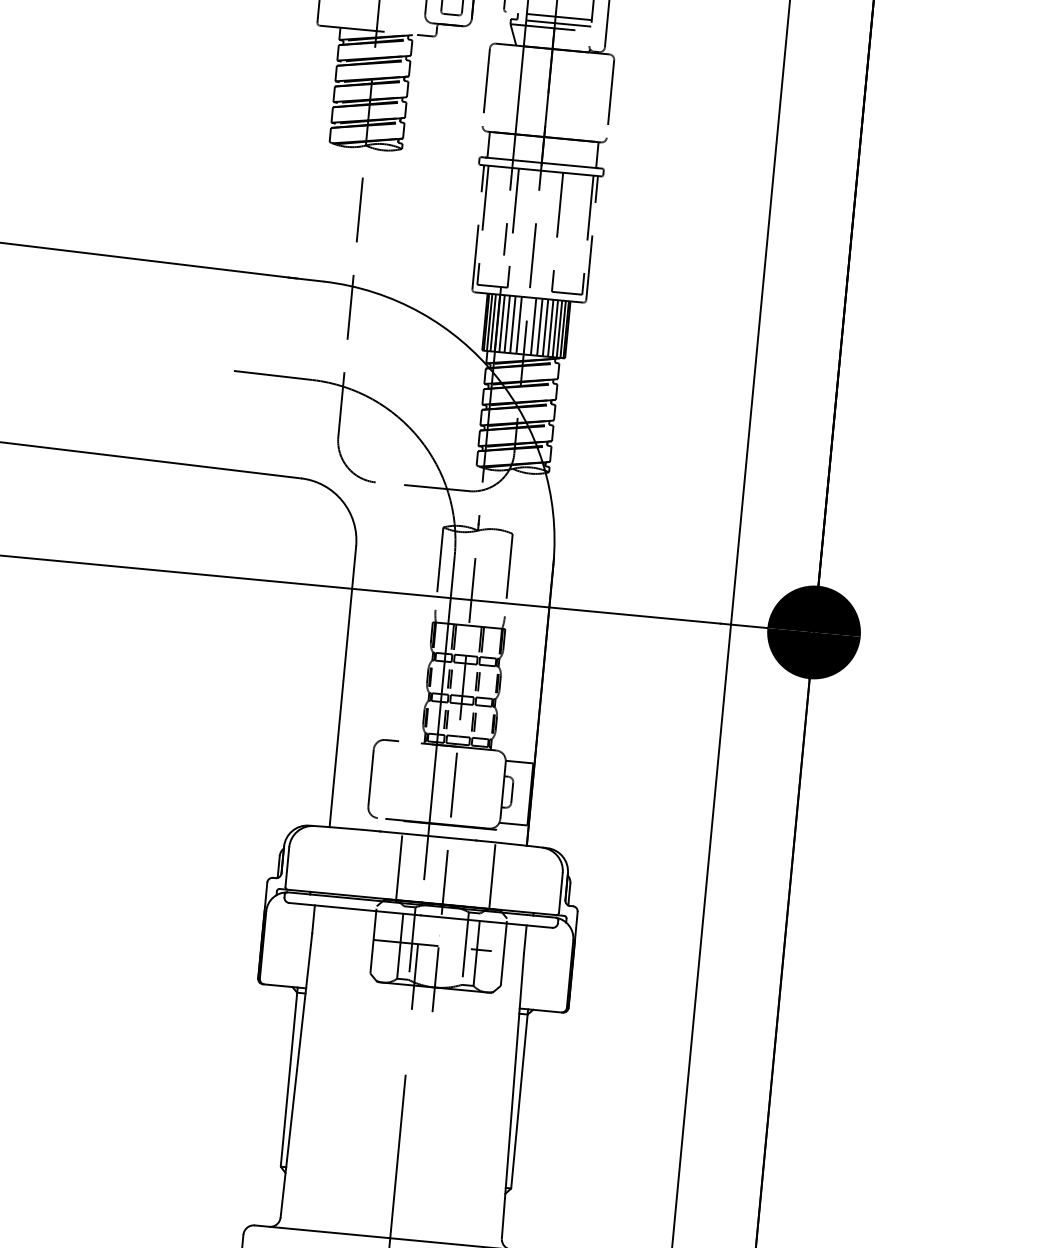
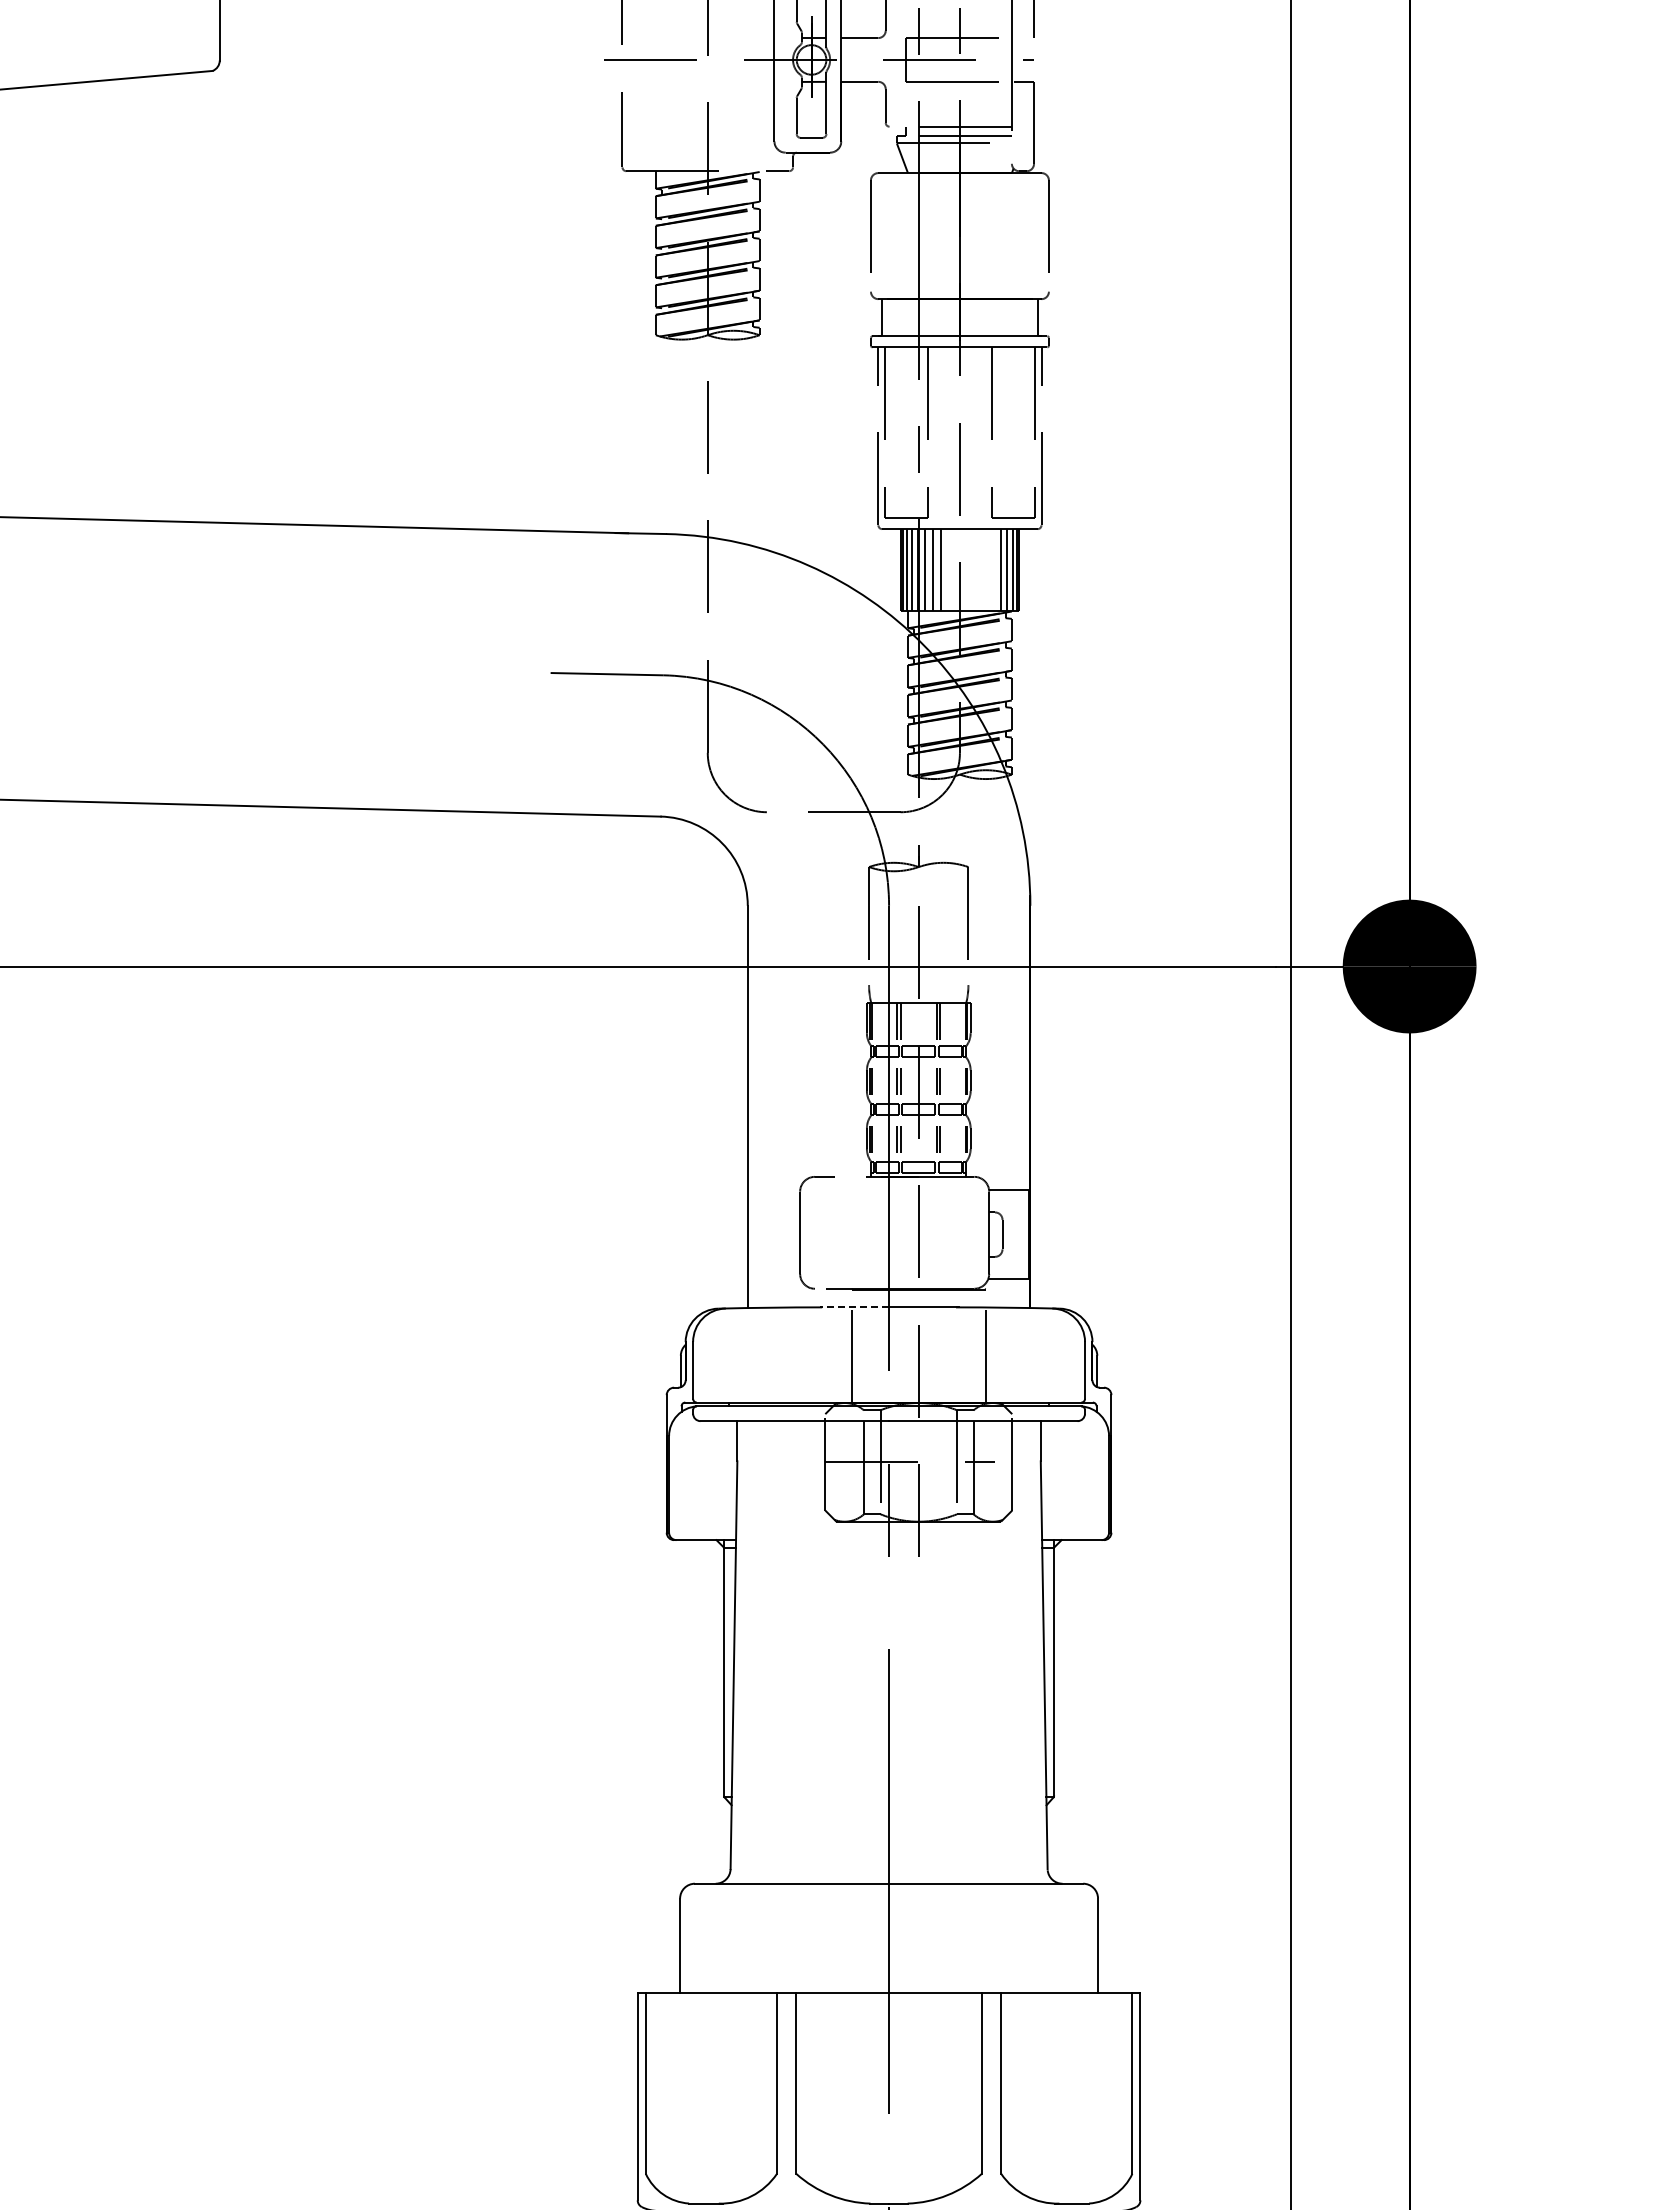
line: (519, 325) -> (949, 569), removed
line: (533, 326) -> (970, 569), removed
line: (540, 327) -> (979, 569), removed
line: (545, 327) -> (987, 569), removed
line: (550, 327) -> (994, 569), removed
line: (404, 833) -> (854, 1307), solid -> dashed

